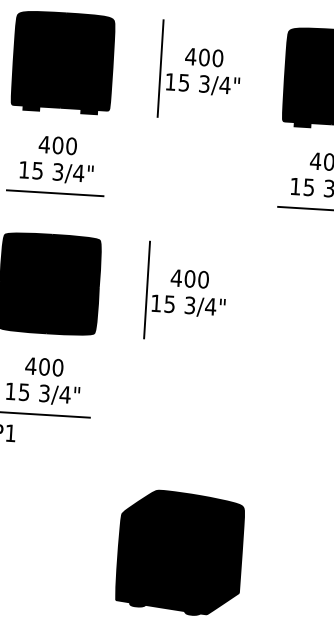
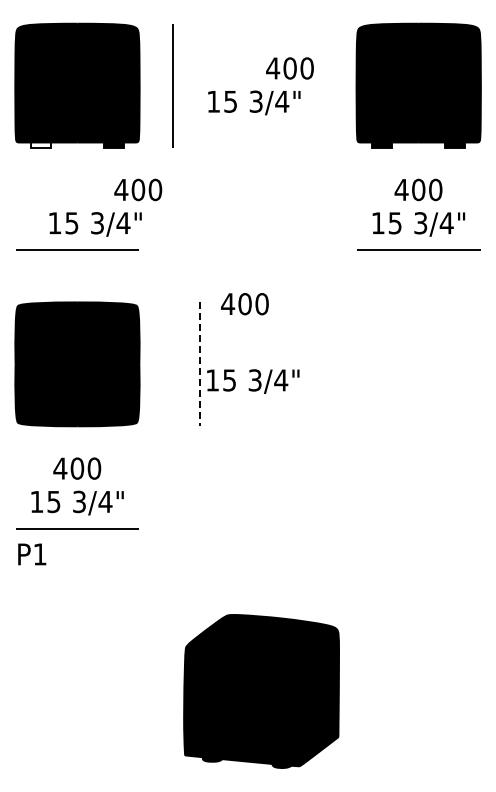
text: (203, 57) -> (289, 68), moved
line: (160, 68) -> (172, 85), moved
fill: (30, 107) -> (40, 144), removed
text: (58, 145) -> (138, 189), moved
text: (56, 172) -> (95, 224), moved
text: (189, 279) -> (244, 304), moved
line: (147, 290) -> (200, 364), solid -> dashed

